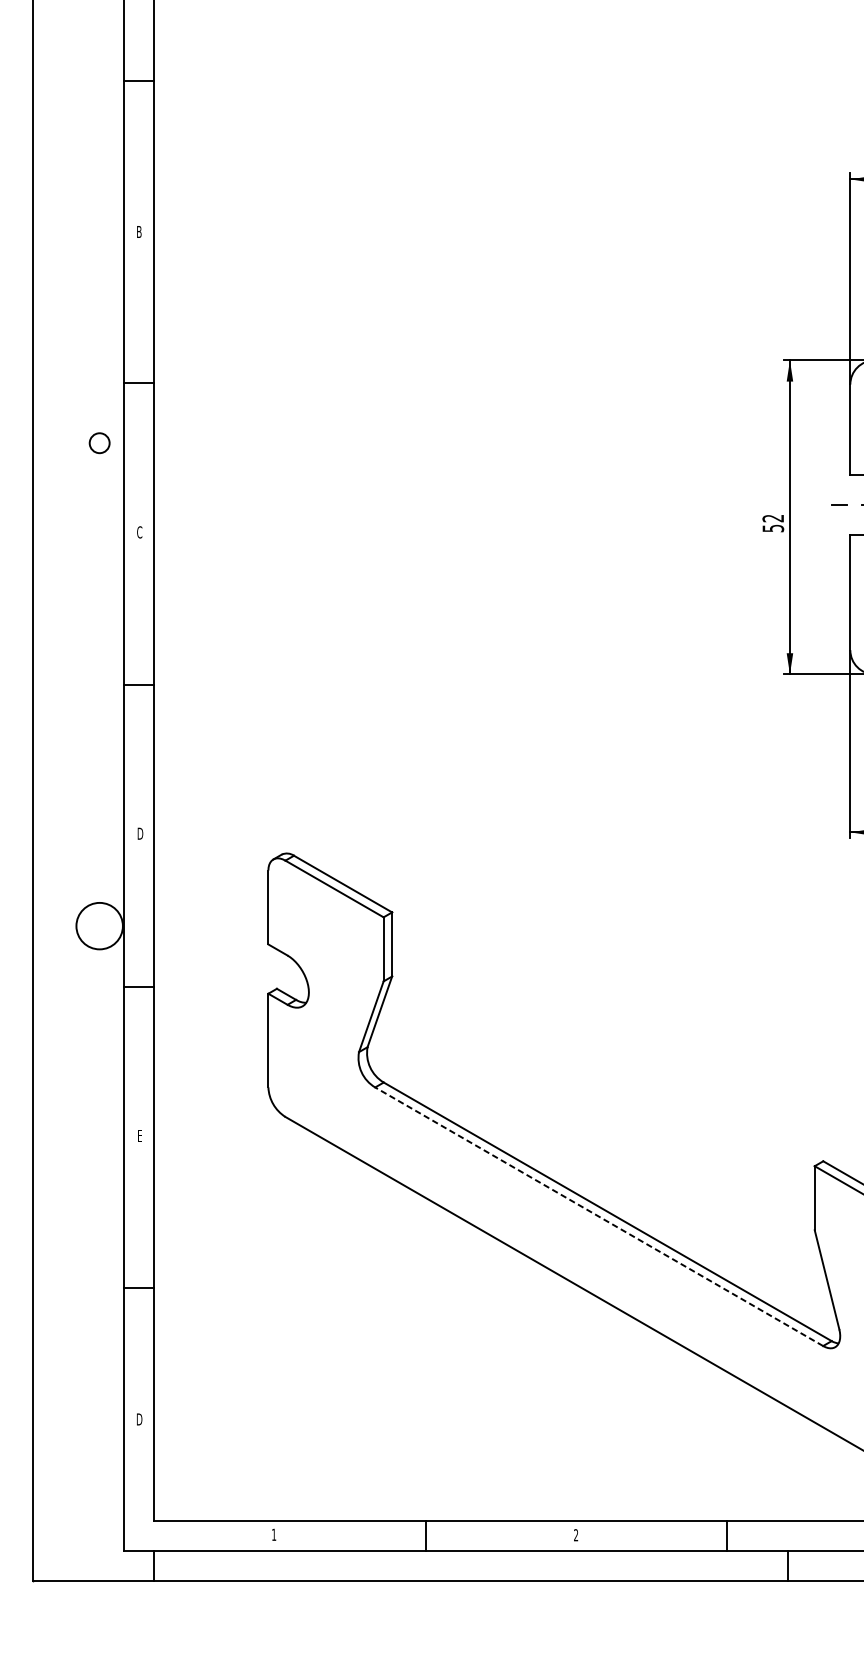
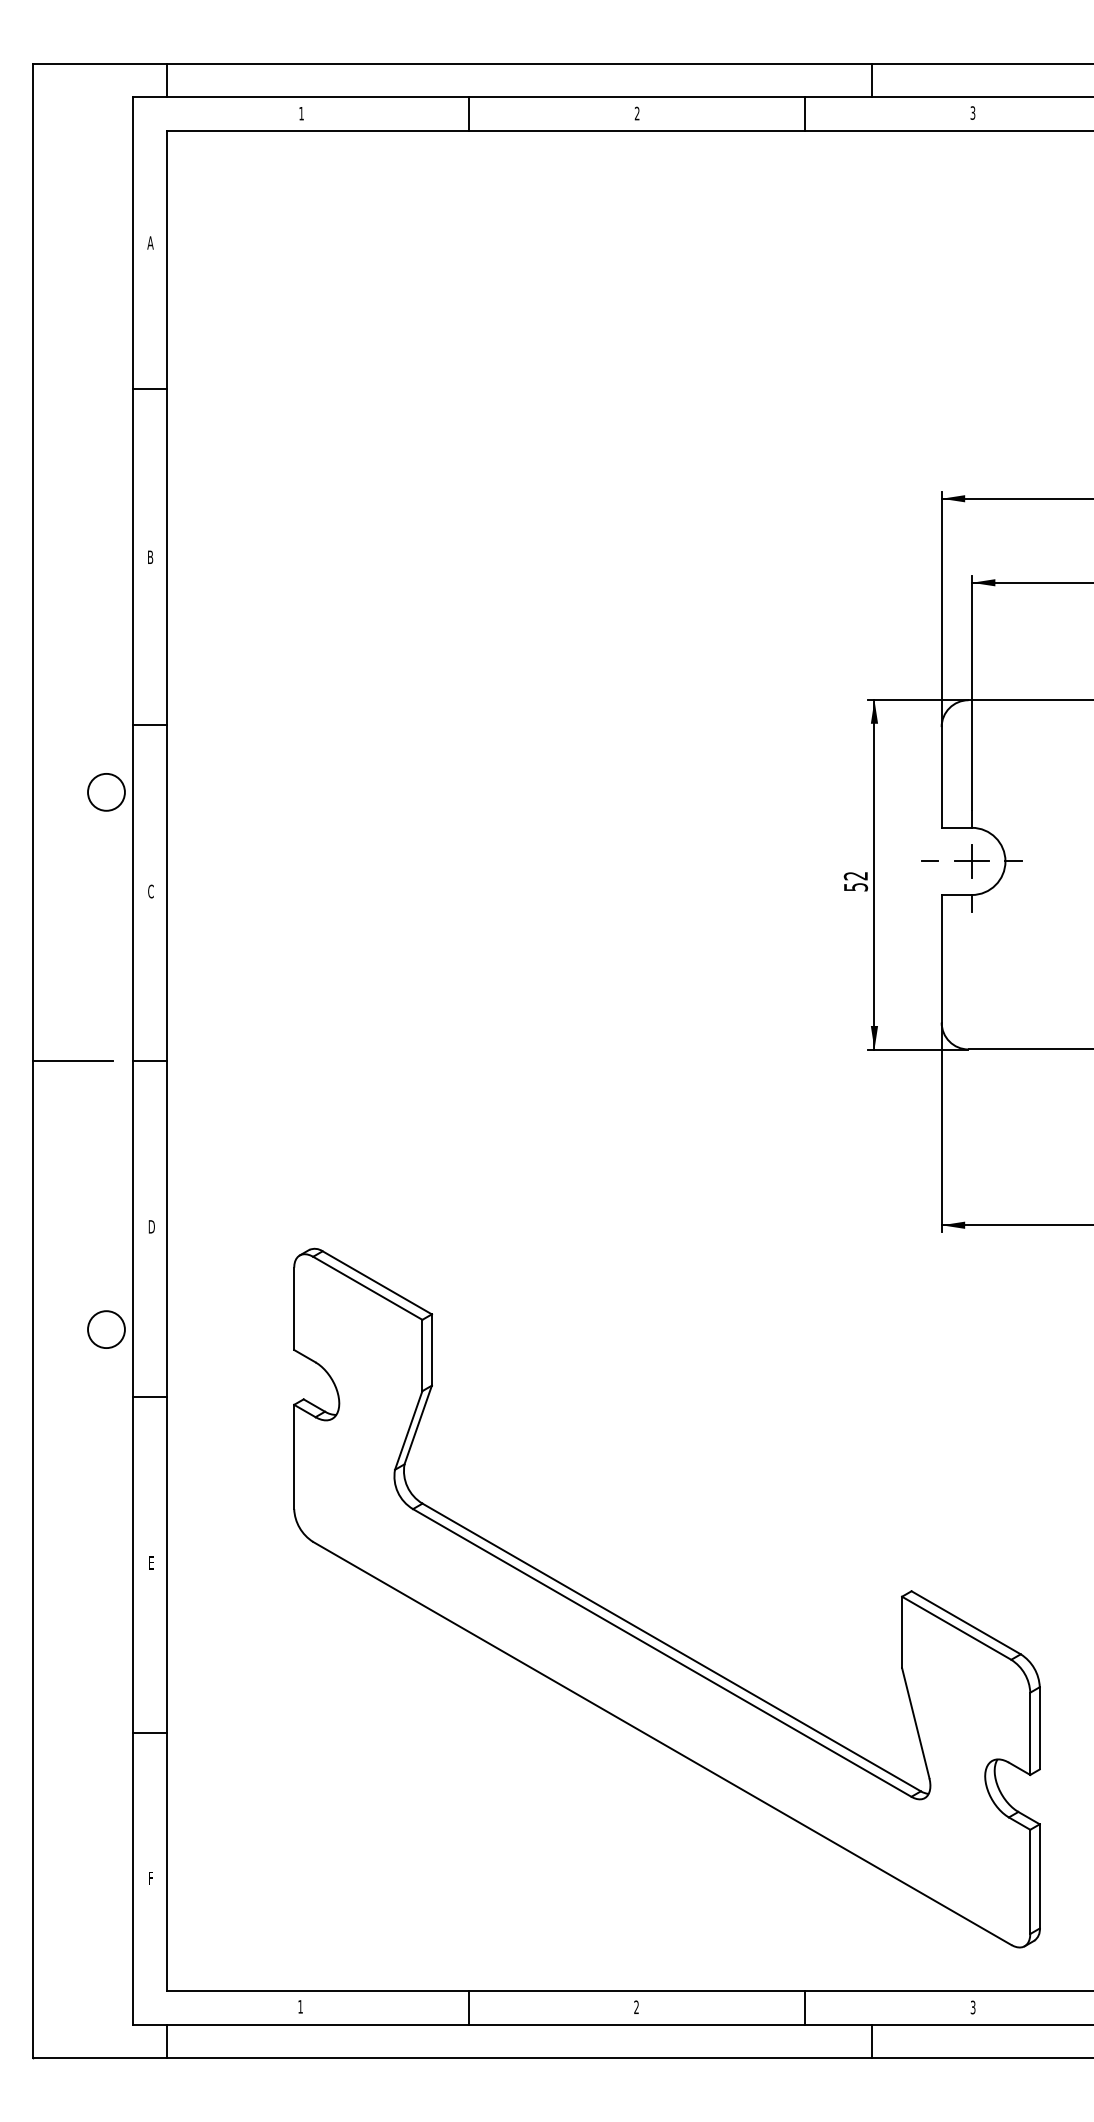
circle: (99, 442) -> (106, 791), size x1.67
line: (69, 685) -> (72, 1061), added
circle: (99, 926) -> (106, 1329), size x0.71
line: (599, 1216) -> (662, 1652), dashed -> solid
text: (139, 1419) -> (150, 1878), D -> F

